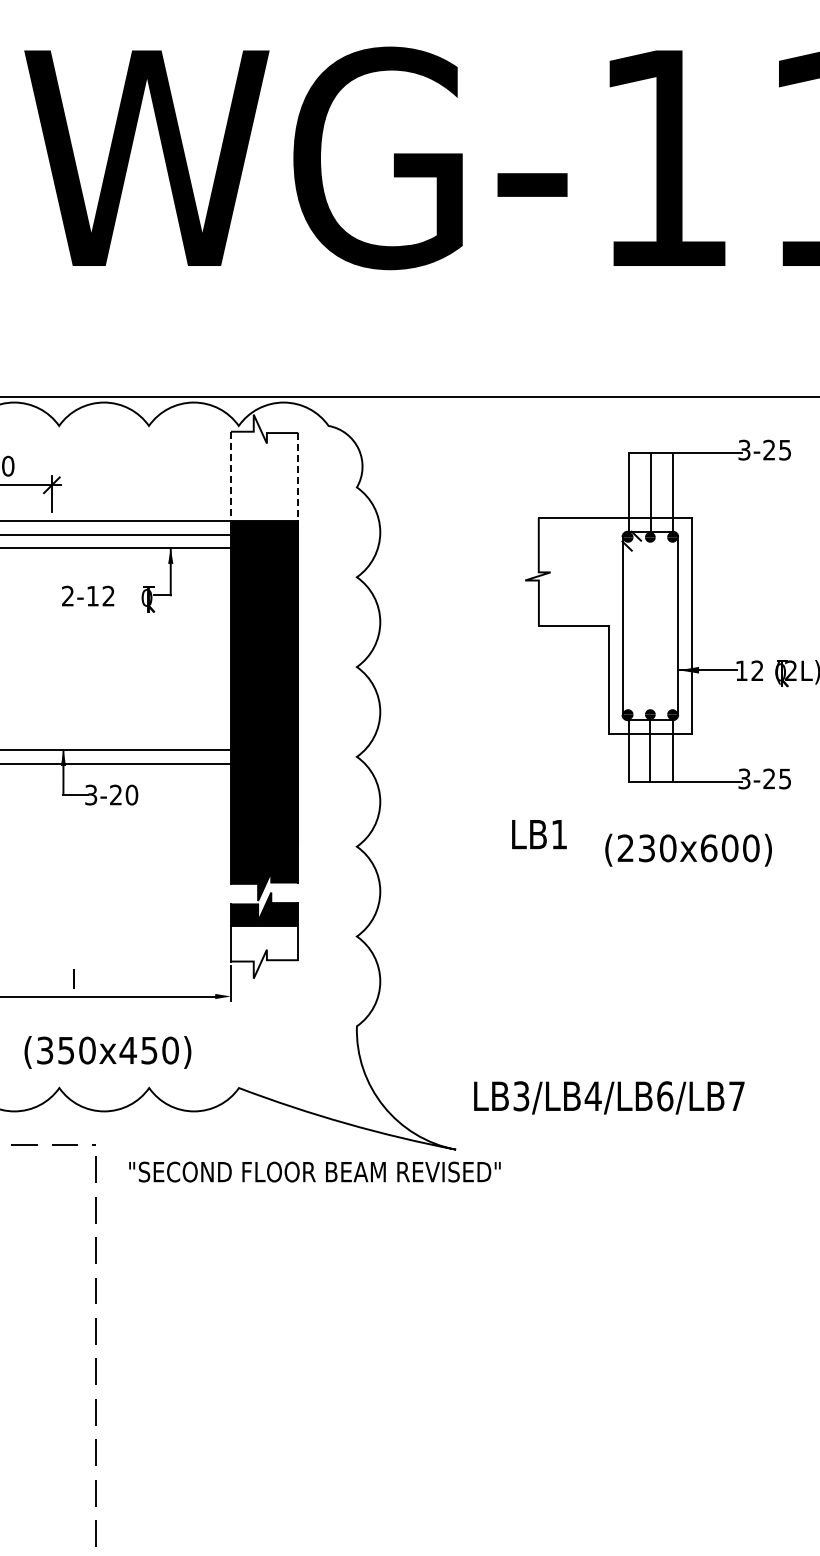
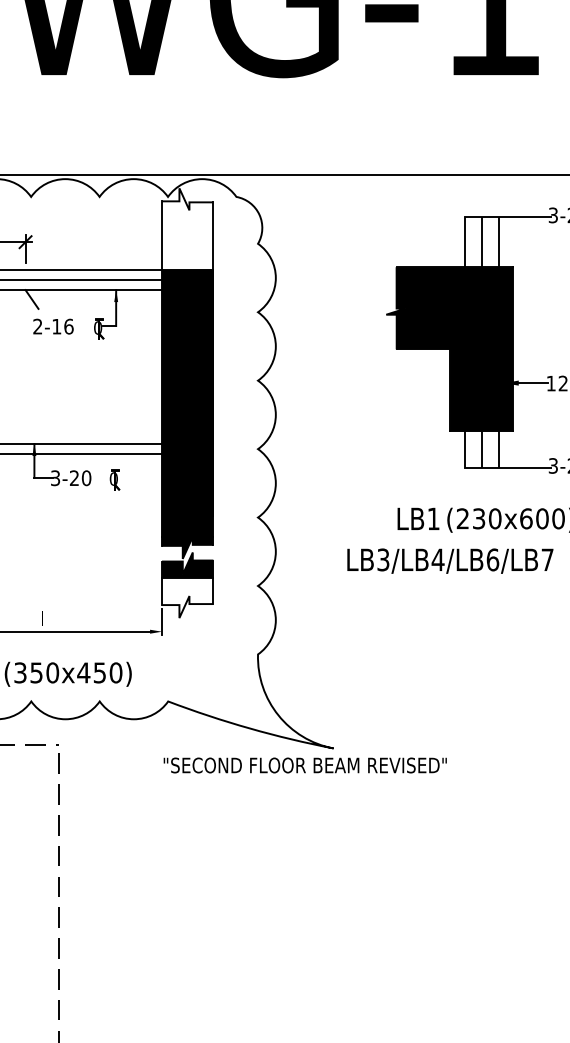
line: (230, 476) -> (161, 235), dashed -> solid
line: (298, 477) -> (213, 236), dashed -> solid
line: (59, 560) -> (31, 299), added
text: (108, 595) -> (68, 326), 2-12 -> 2-16
fill: (608, 625) -> (449, 349), added
part: (168, 797) -> (114, 480), added
text: (539, 834) -> (418, 518), moved
text: (609, 1097) -> (450, 560), moved
text: (314, 1171) -> (304, 765), moved

